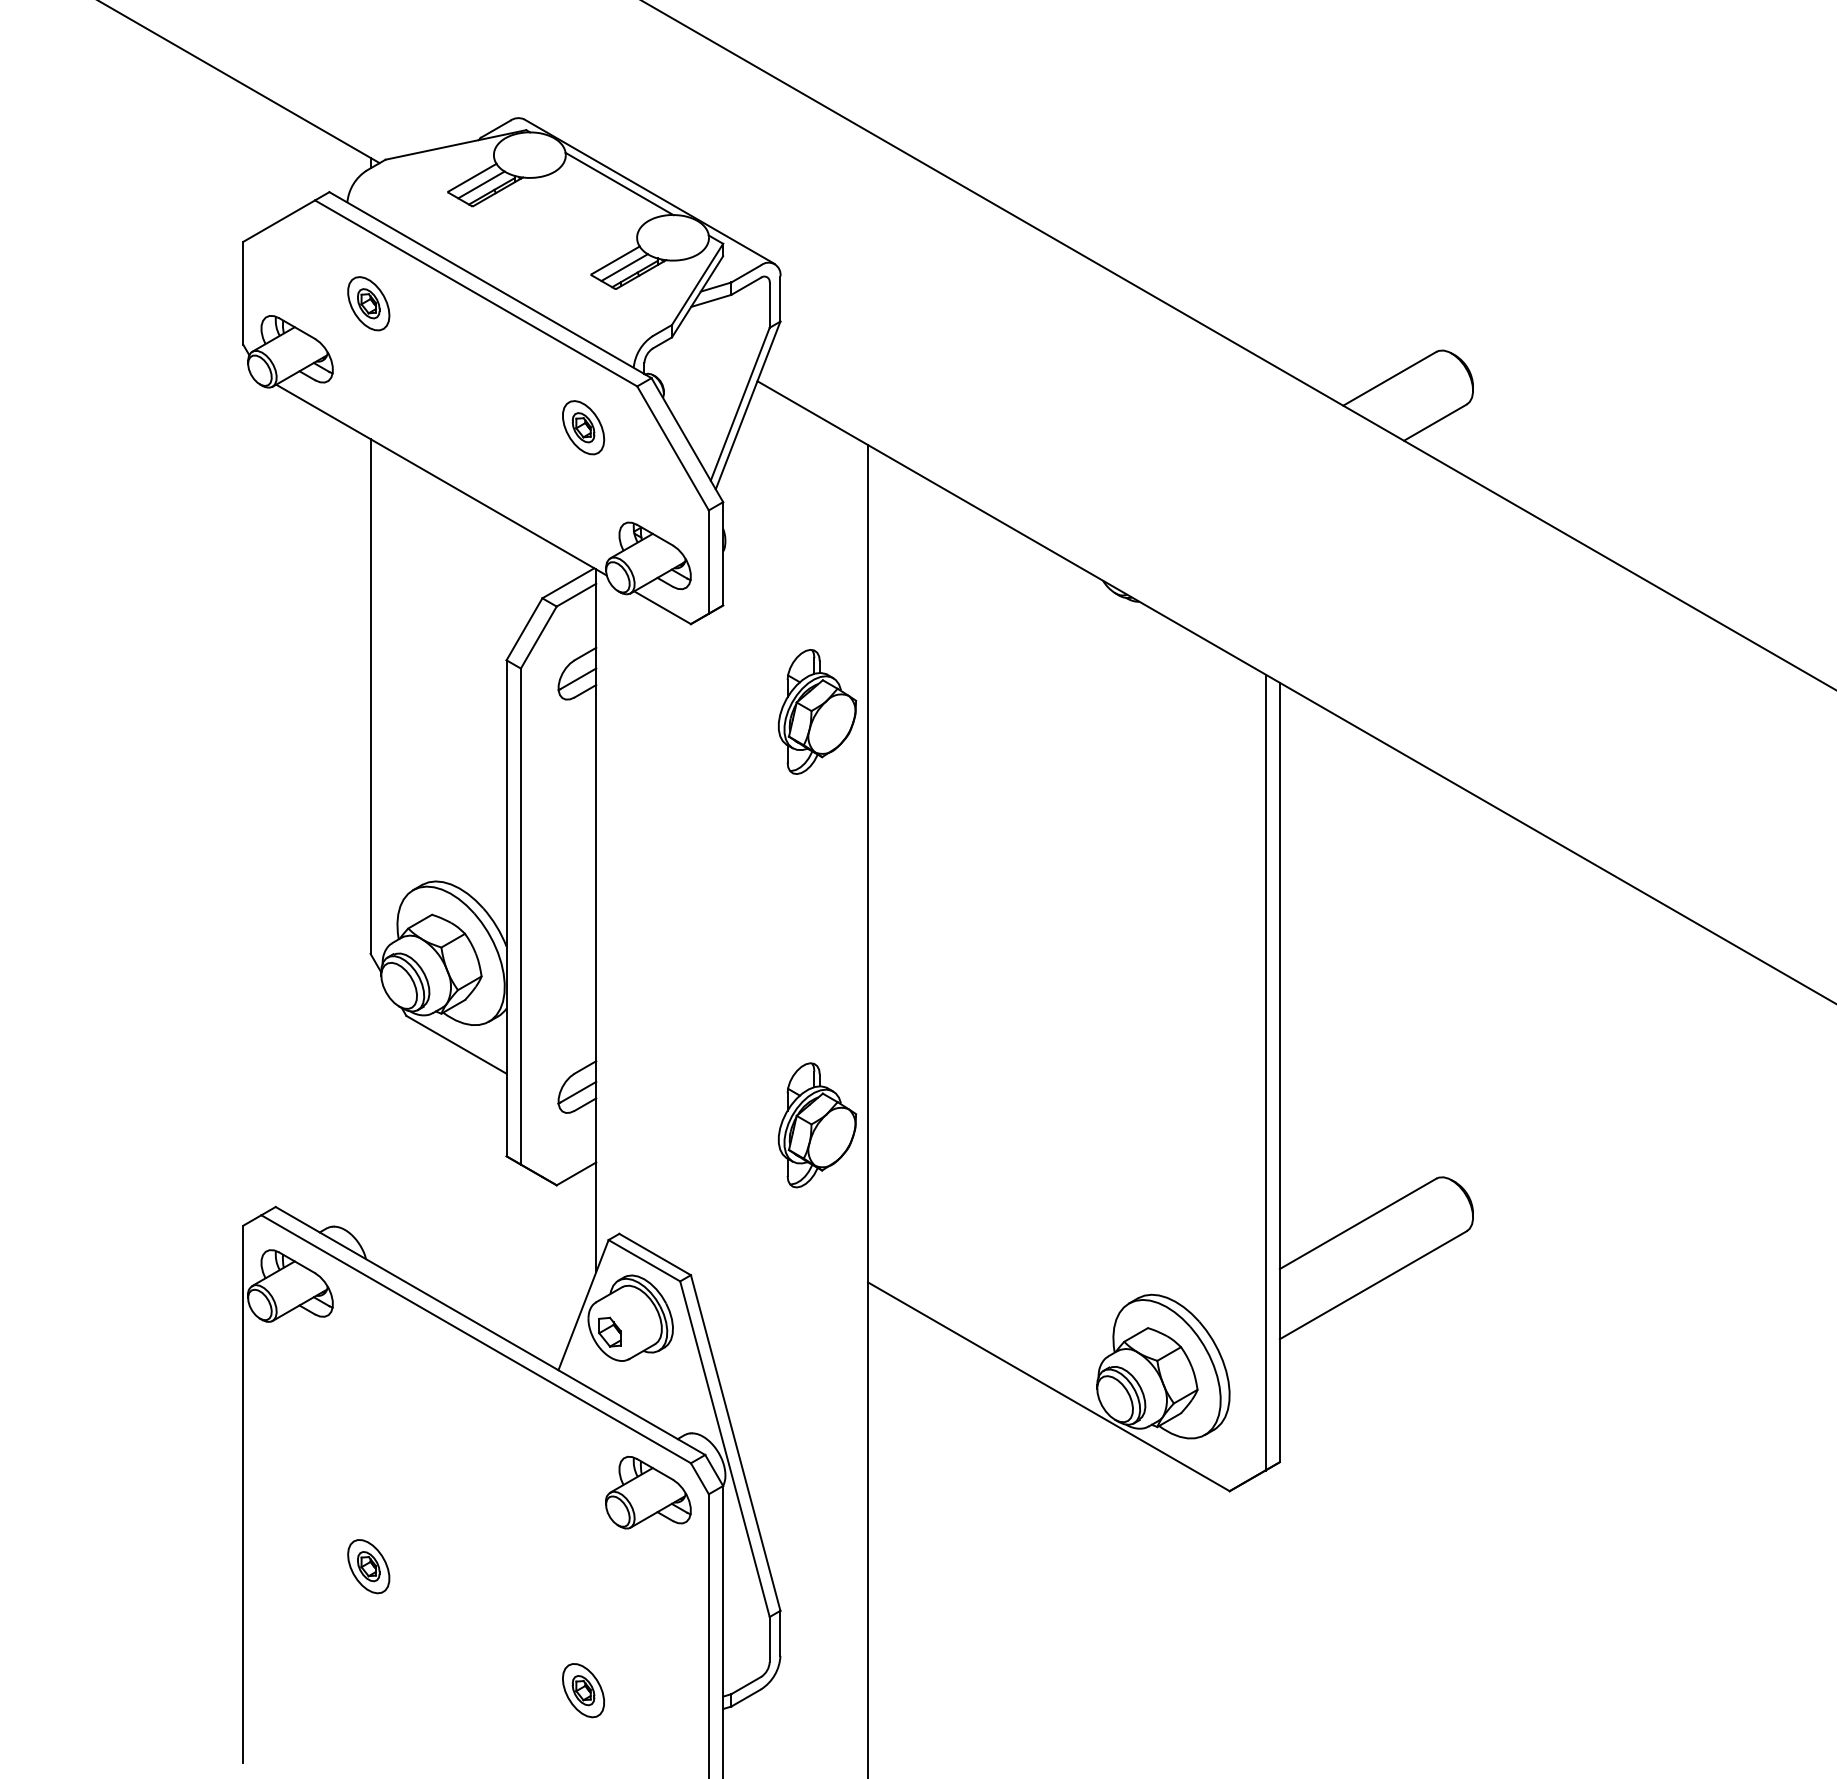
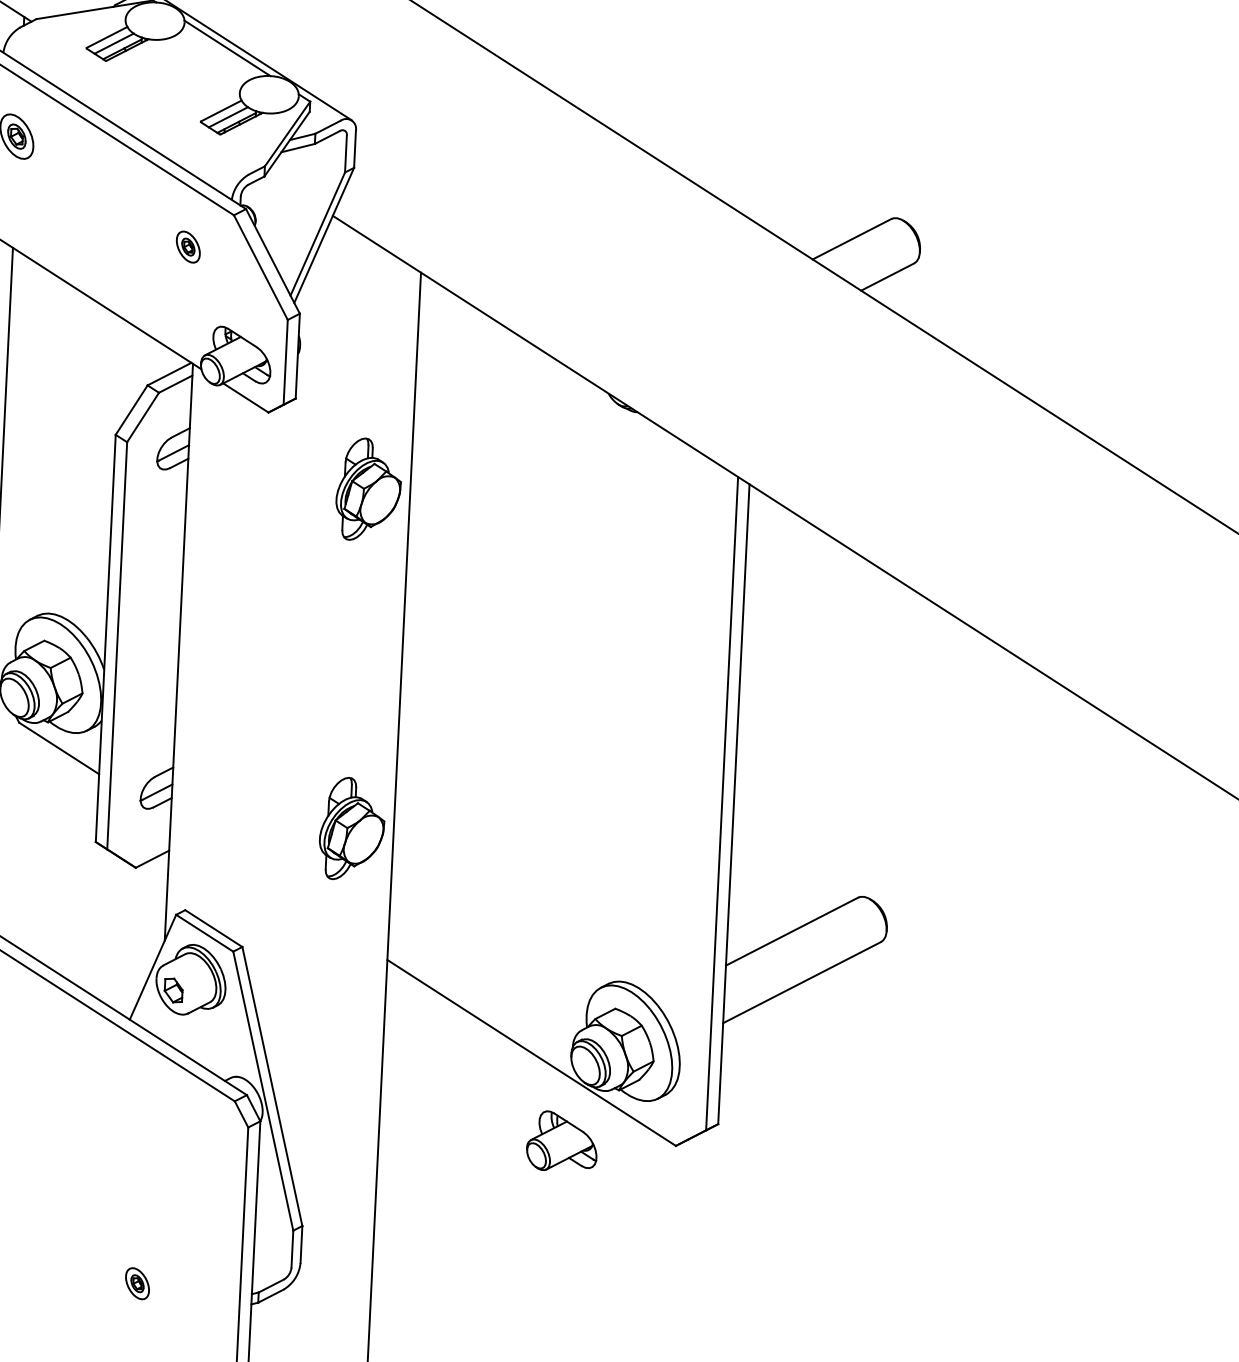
part: (583, 427) -> (188, 246), size x0.7
part: (648, 1492) -> (562, 1141), moved
part: (583, 1690) -> (137, 1283), size x0.7

